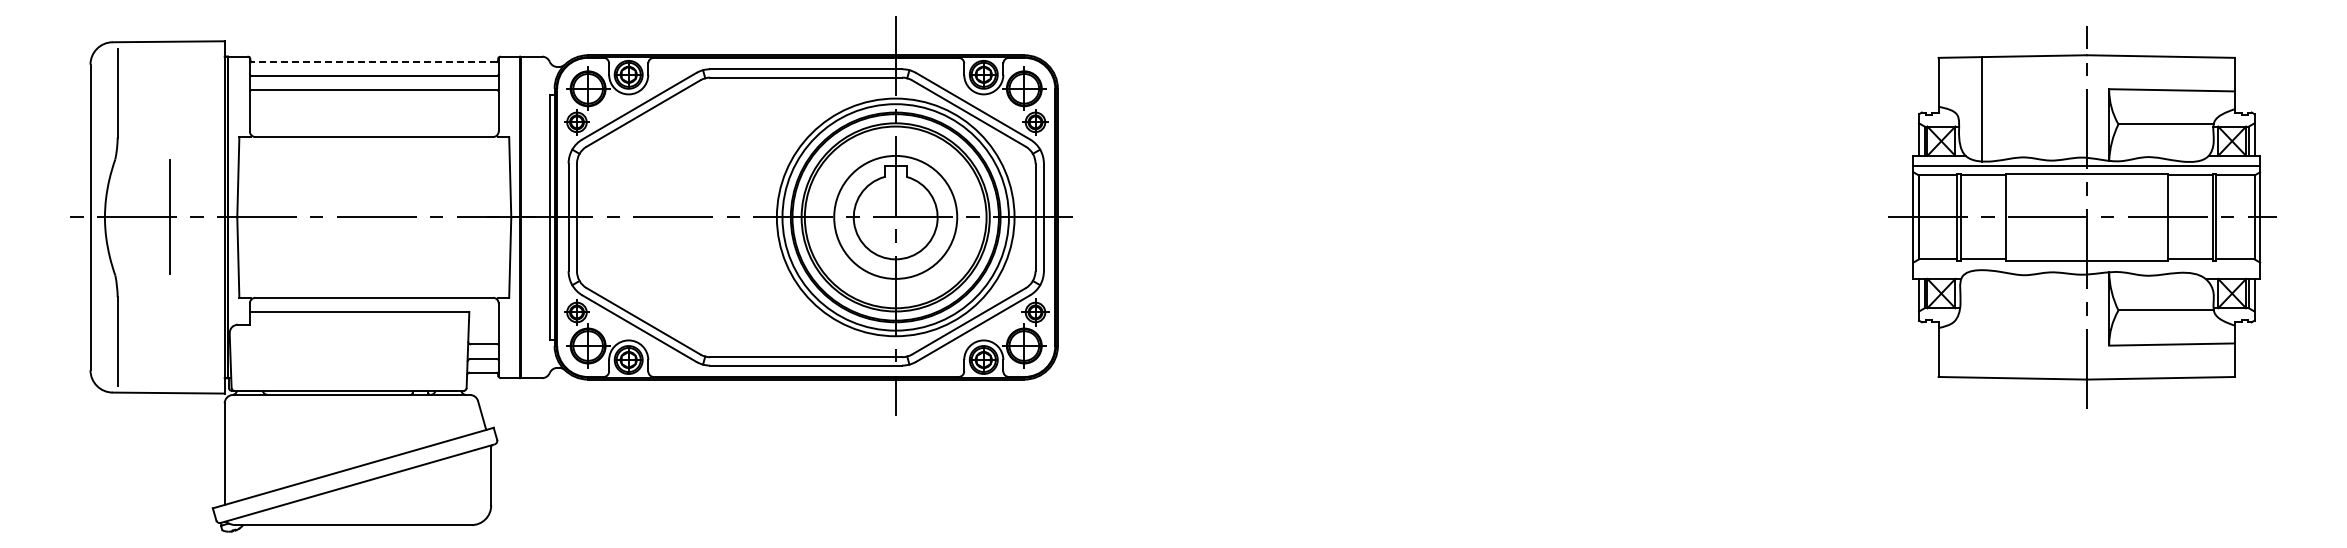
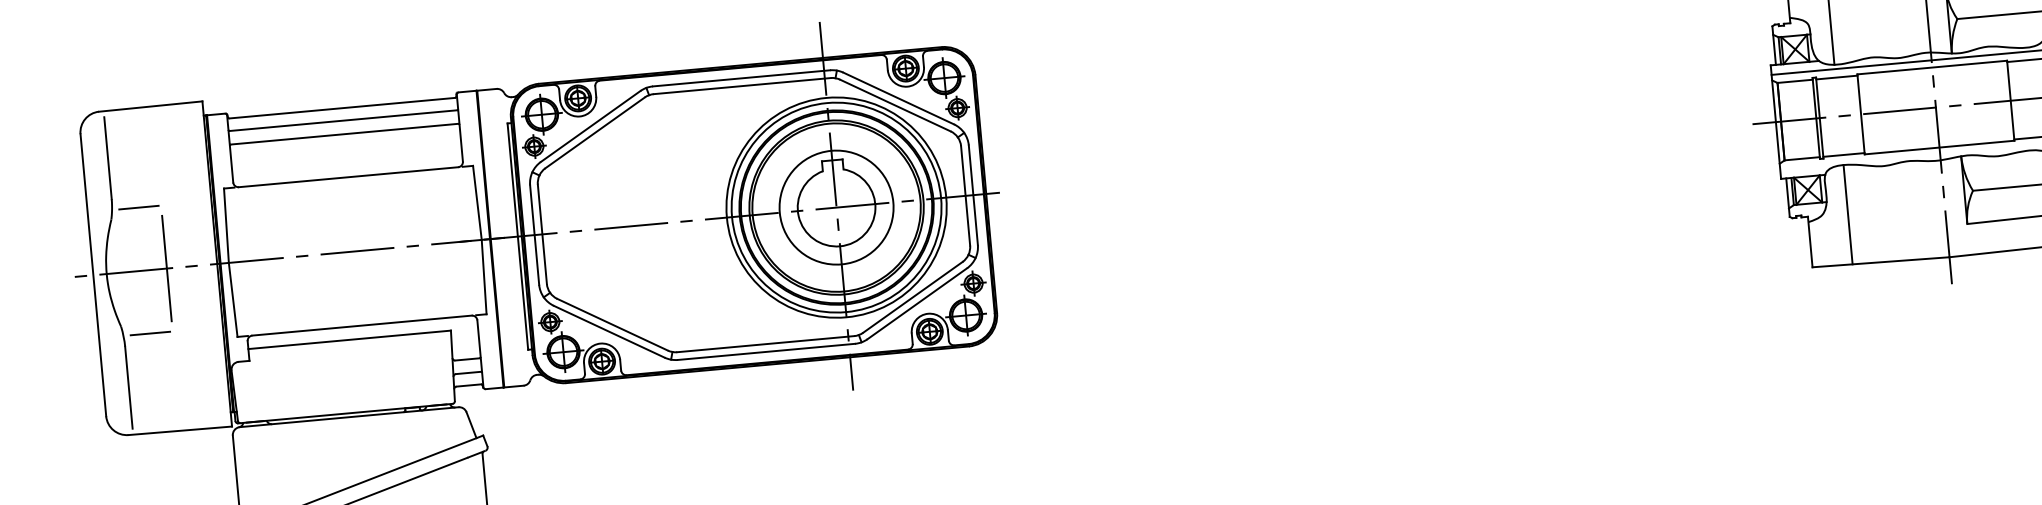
line: (373, 62) -> (341, 108), dashed -> solid
line: (145, 149) -> (138, 207), added
line: (145, 285) -> (149, 333), added
line: (1981, 323) -> (1847, 214), added

